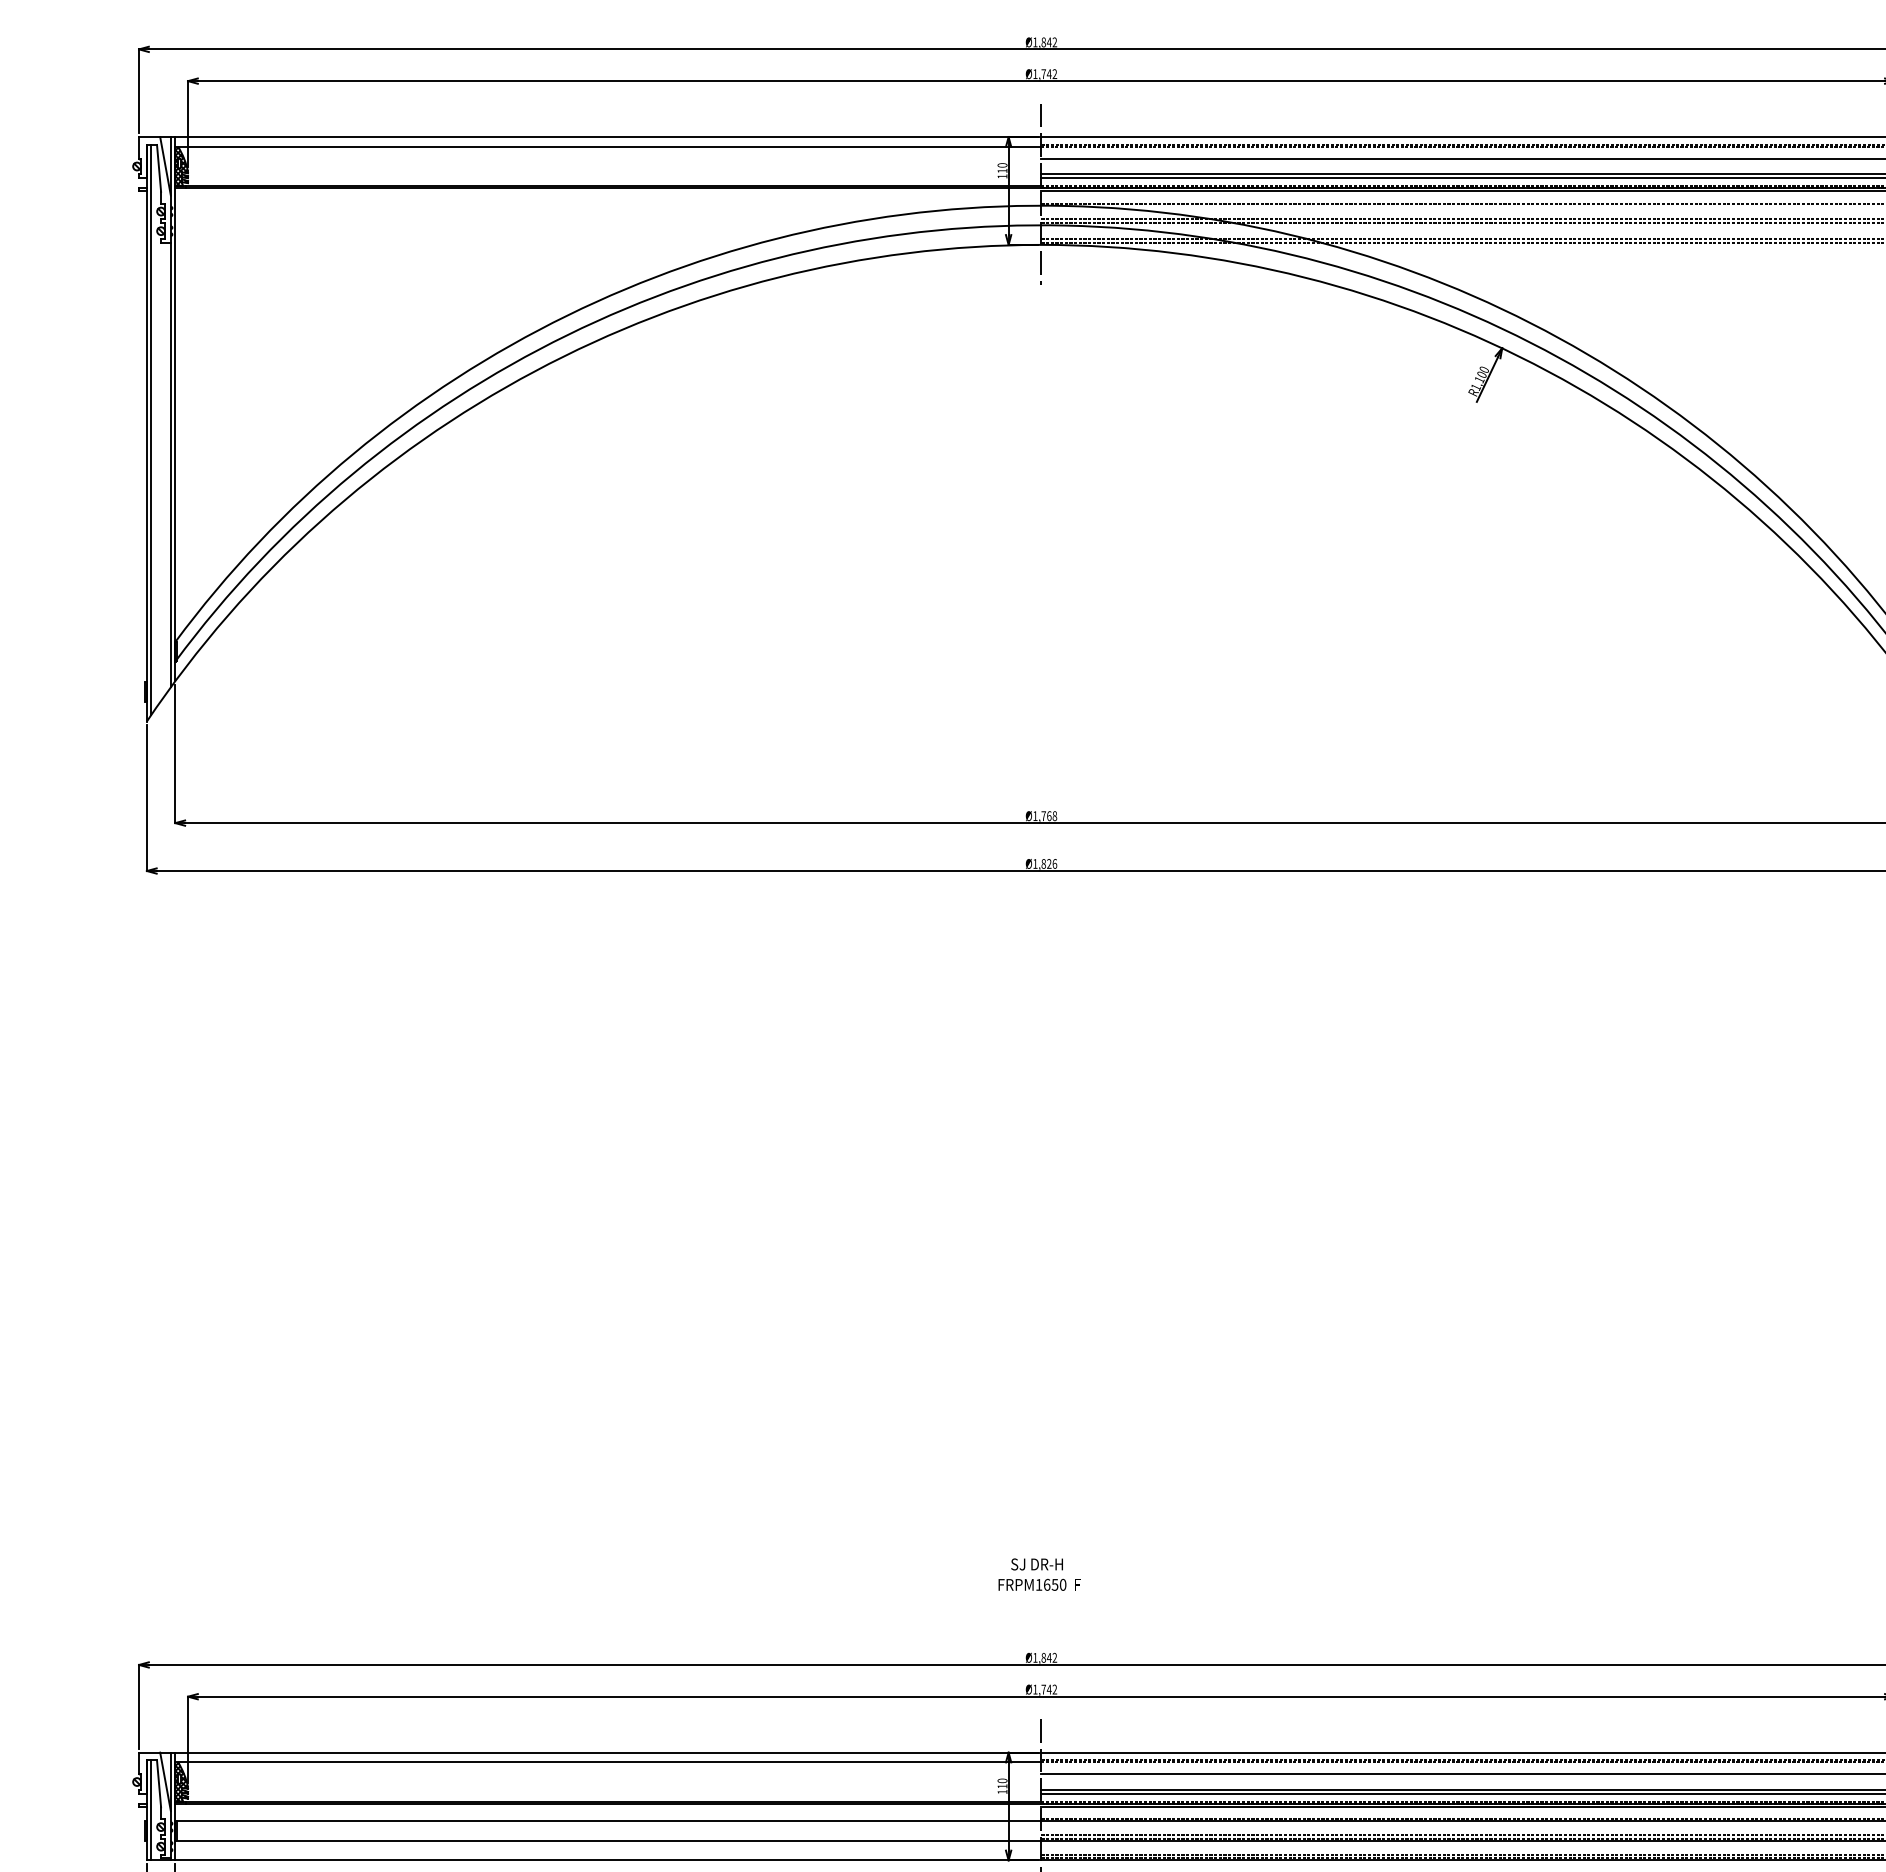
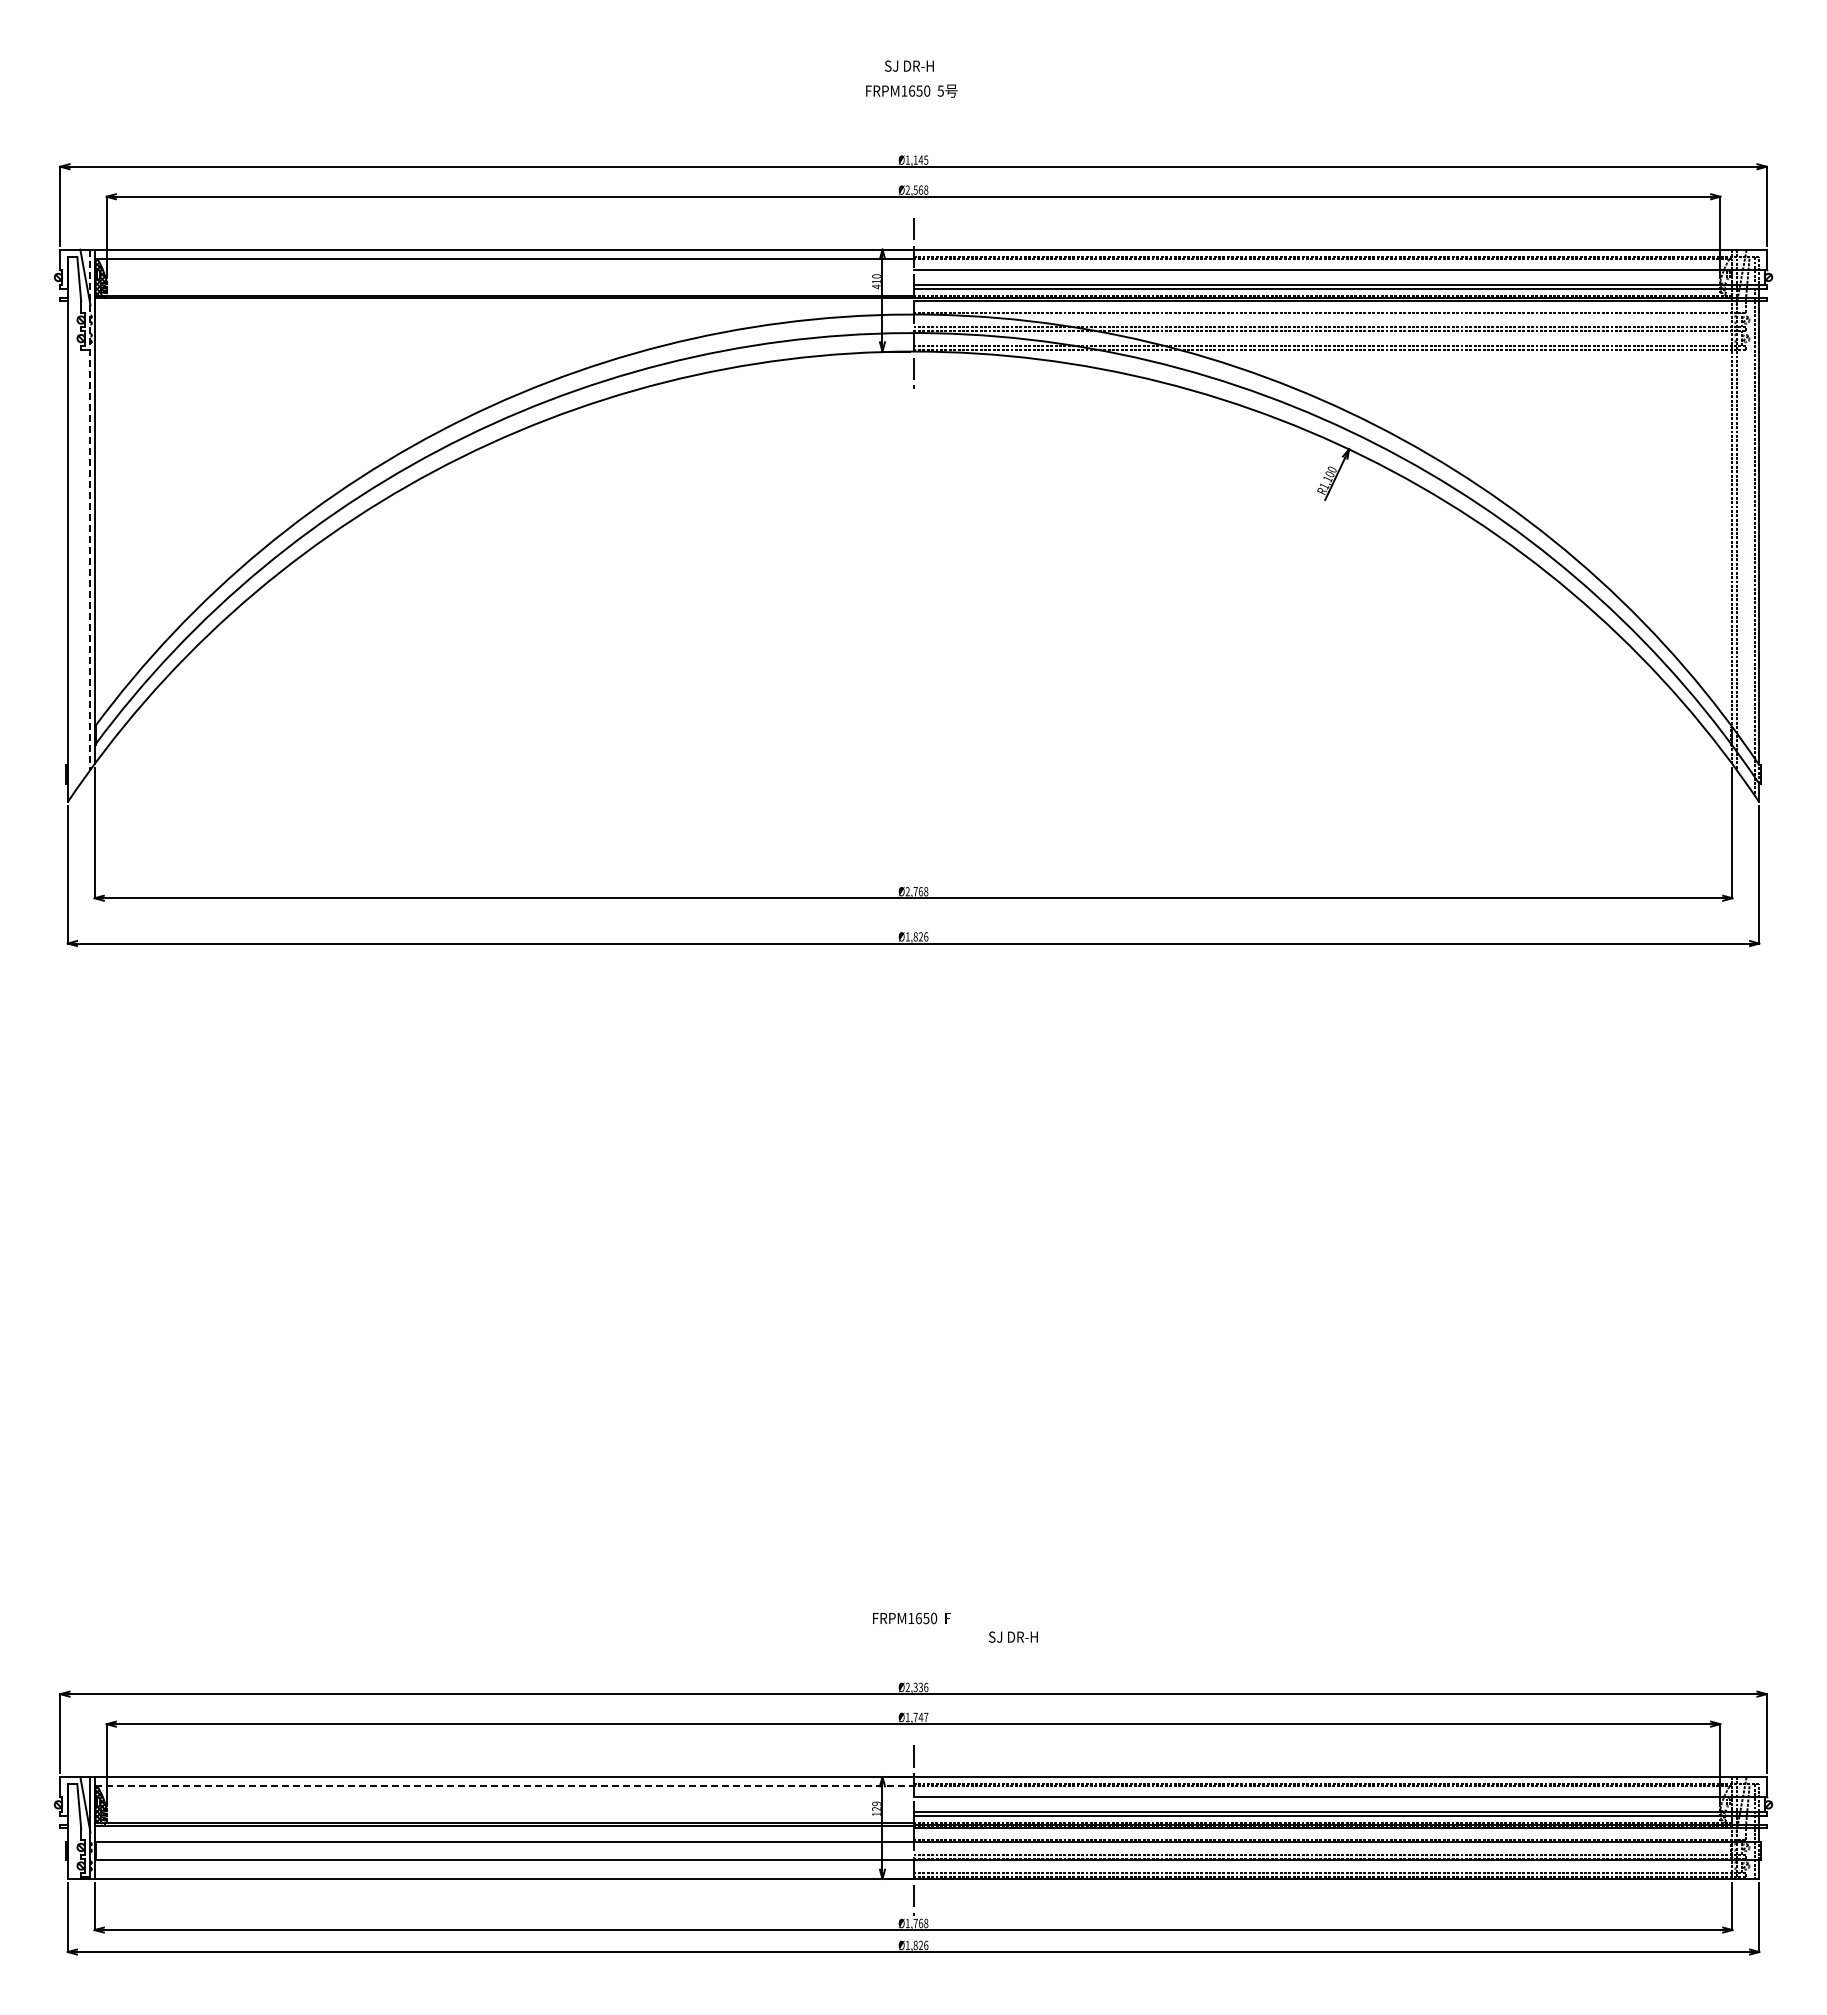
text: (1048, 41) -> (920, 159), Ø1,842 -> Ø1,145
text: (1044, 73) -> (916, 189), Ø1,742 -> Ø2,568
text: (1002, 176) -> (876, 286), 110 -> 410
line: (170, 412) -> (90, 510), solid -> dashed
line: (150, 429) -> (71, 526), removed
text: (1035, 815) -> (907, 891), Ø1,768 -> Ø2,768
text: (1037, 1563) -> (1013, 1636), moved
text: (1044, 1657) -> (916, 1687), Ø1,842 -> Ø2,336
text: (1055, 1689) -> (926, 1717), Ø1,742 -> Ø1,747
line: (608, 1762) -> (504, 1786), solid -> dashed
text: (1002, 1783) -> (876, 1806), 110 -> 129
line: (150, 1810) -> (71, 1831), removed

